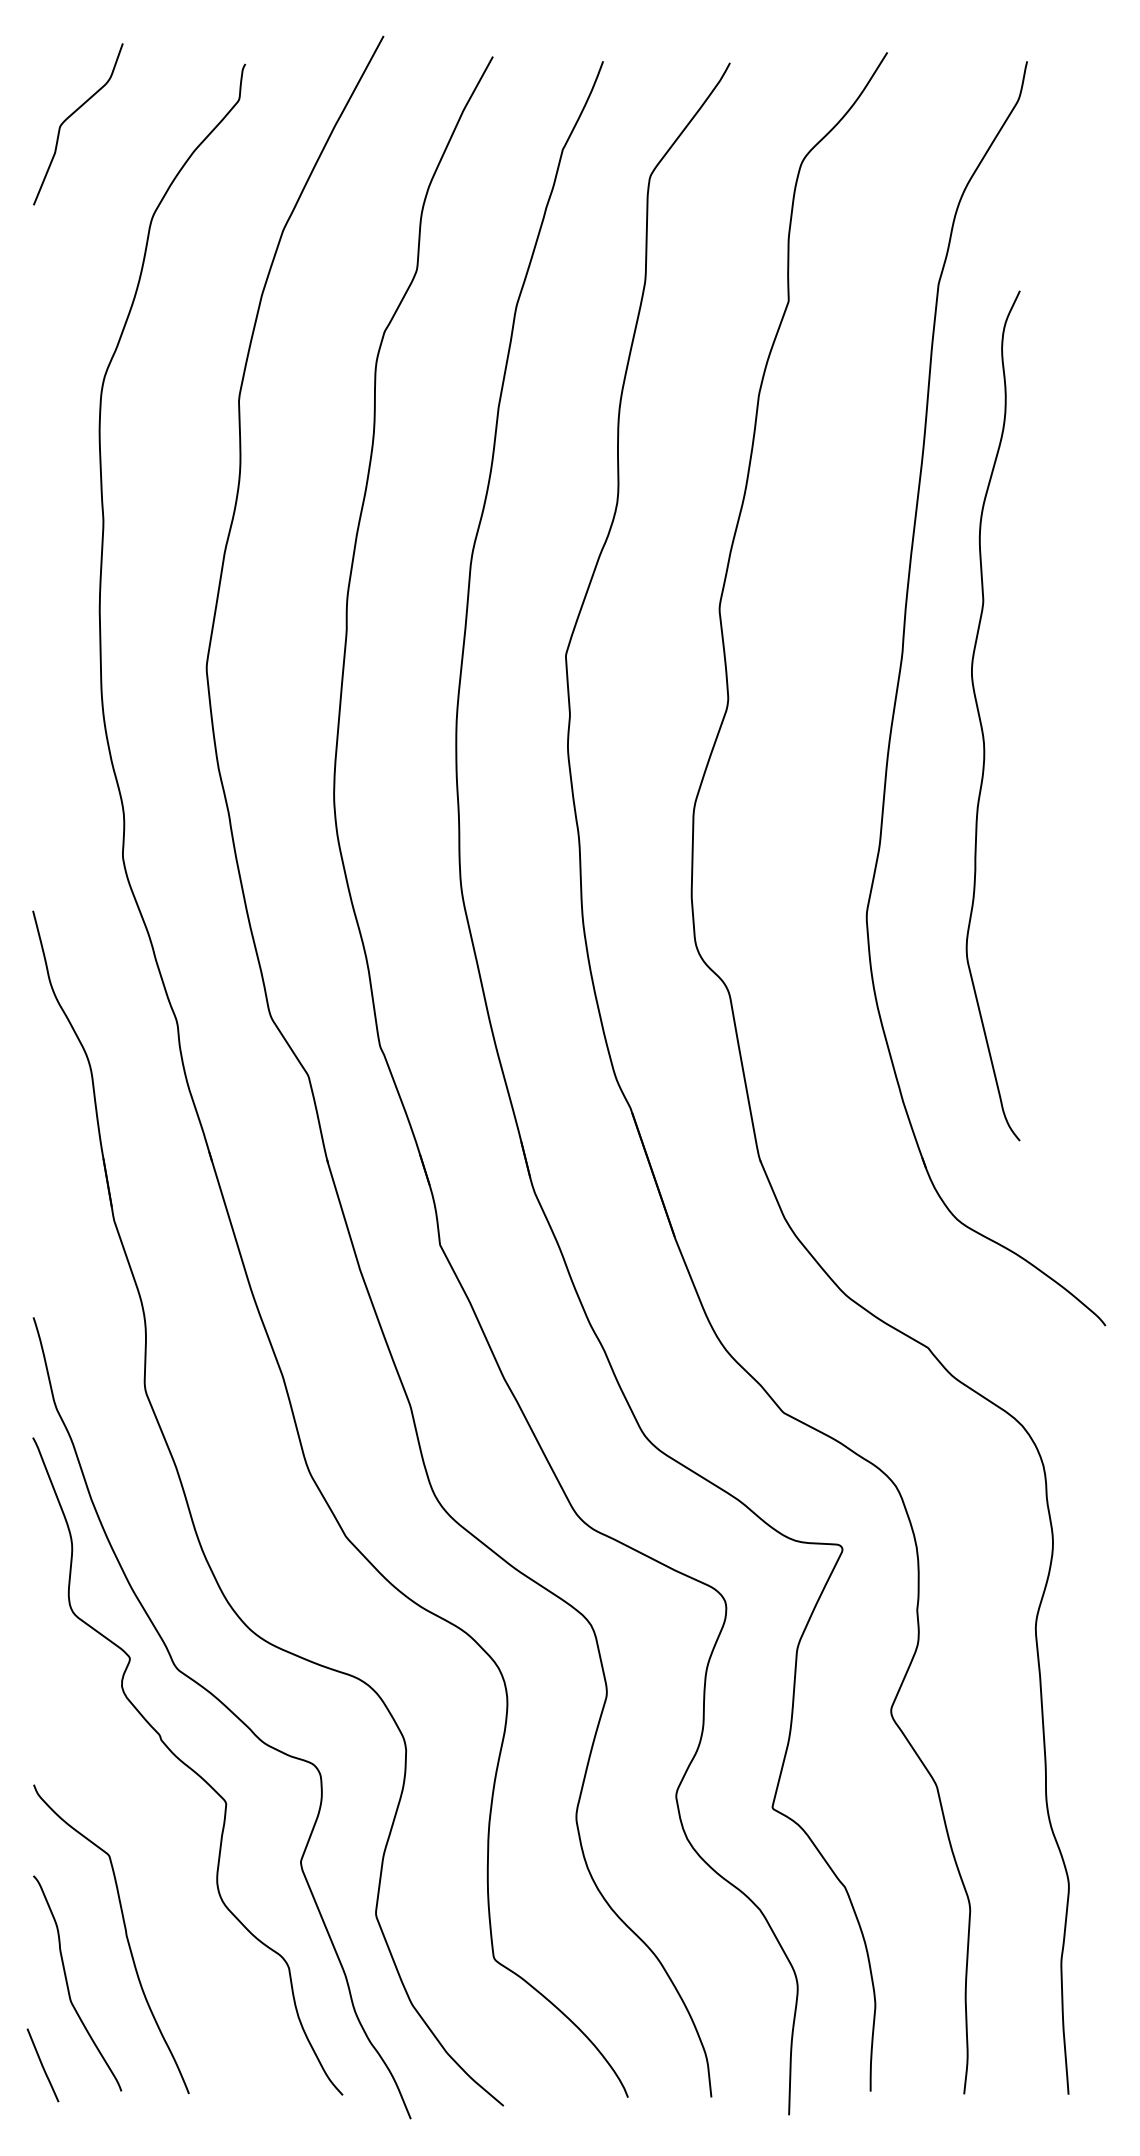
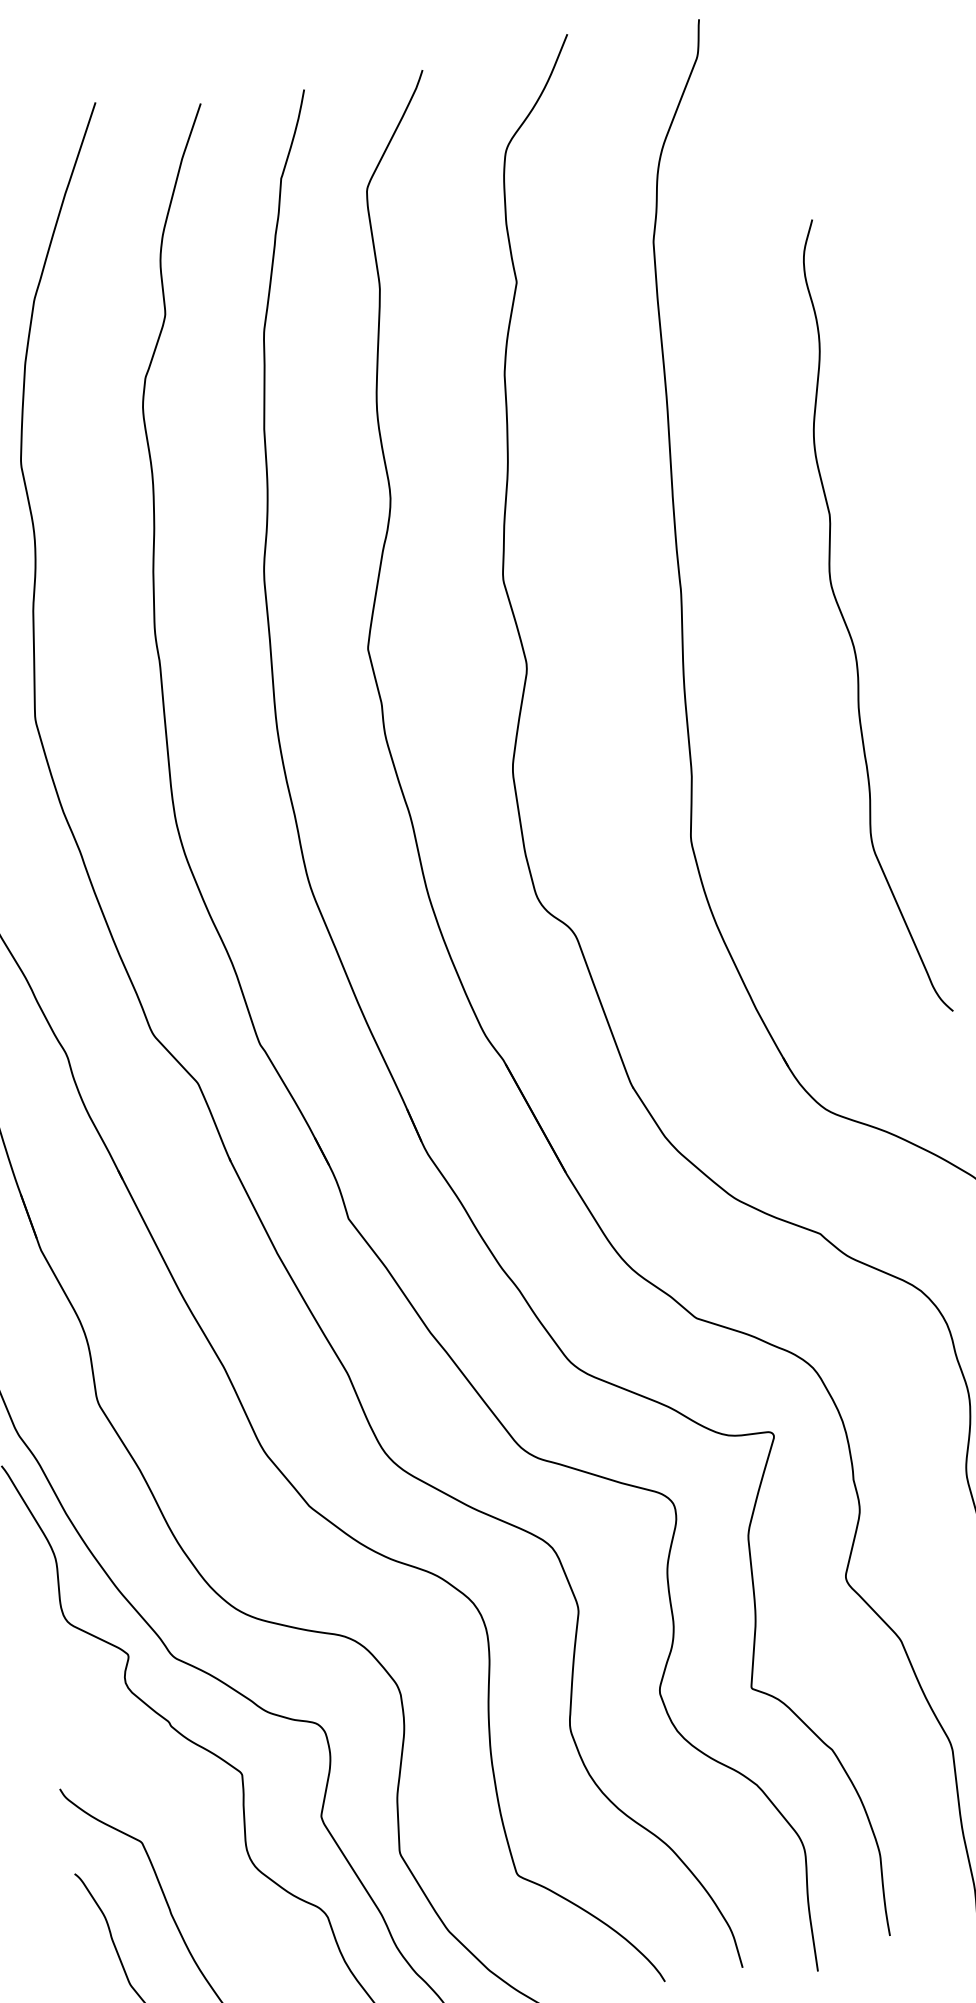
curve: (980, 715) -> (846, 621), moved

